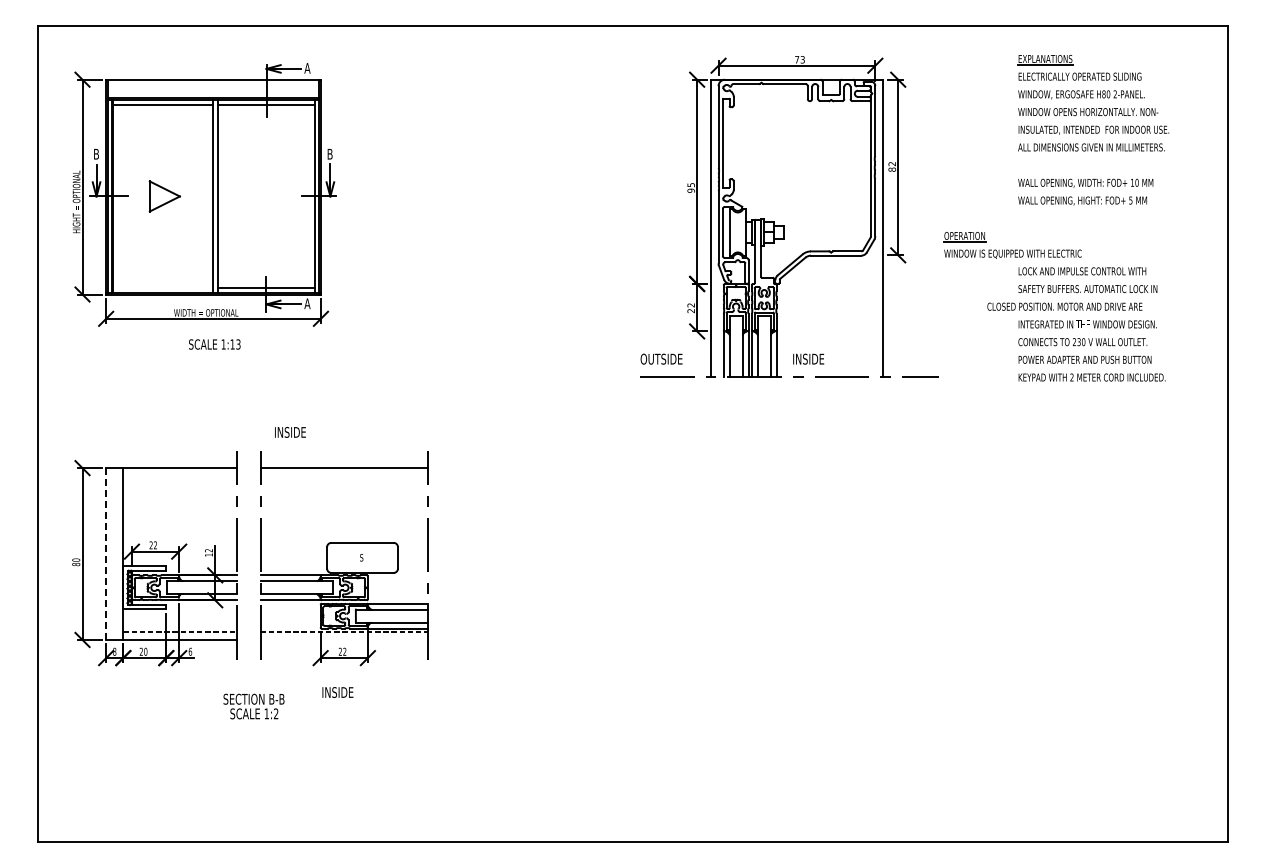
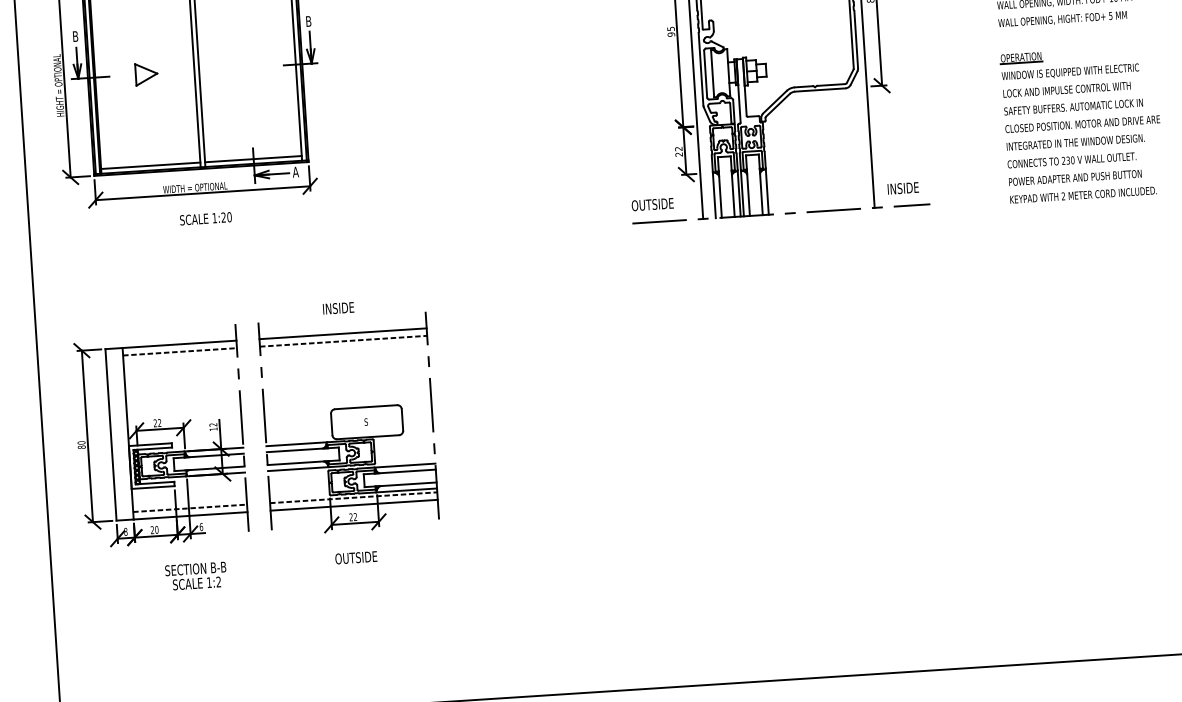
part: (164, 196) -> (146, 74), size x0.71
part: (1012, 244) -> (1069, 62), moved
line: (162, 288) -> (150, 166), added
text: (1064, 306) -> (1082, 124), moved
text: (235, 344) -> (226, 217), 1:13 -> 1:20
text: (808, 358) -> (903, 187), moved
text: (290, 432) -> (338, 308), moved
line: (180, 475) -> (180, 351), added
line: (344, 475) -> (343, 341), added
line: (106, 554) -> (111, 435), dashed -> solid
line: (344, 639) -> (354, 504), added
text: (342, 692) -> (355, 557), INSIDE -> OUTSIDE
text: (253, 706) -> (195, 576), moved

